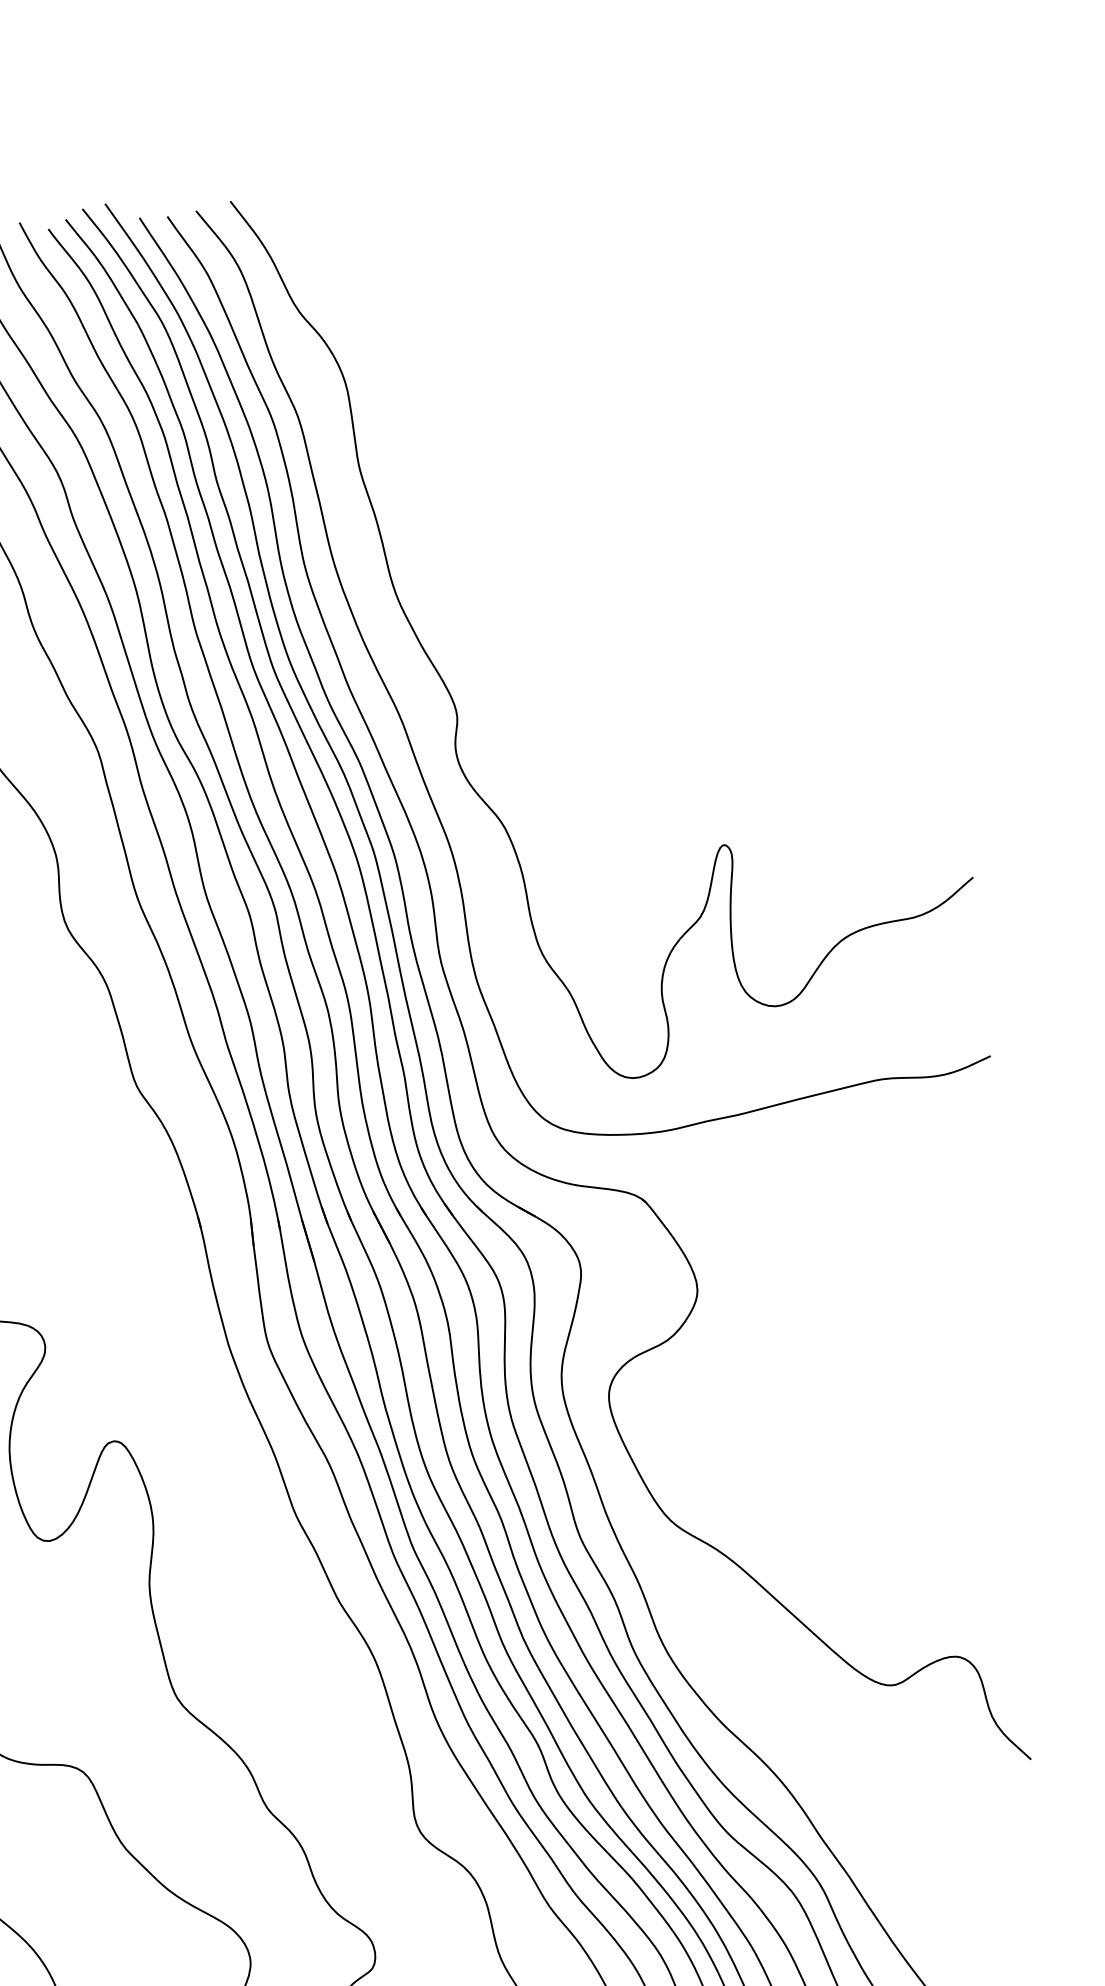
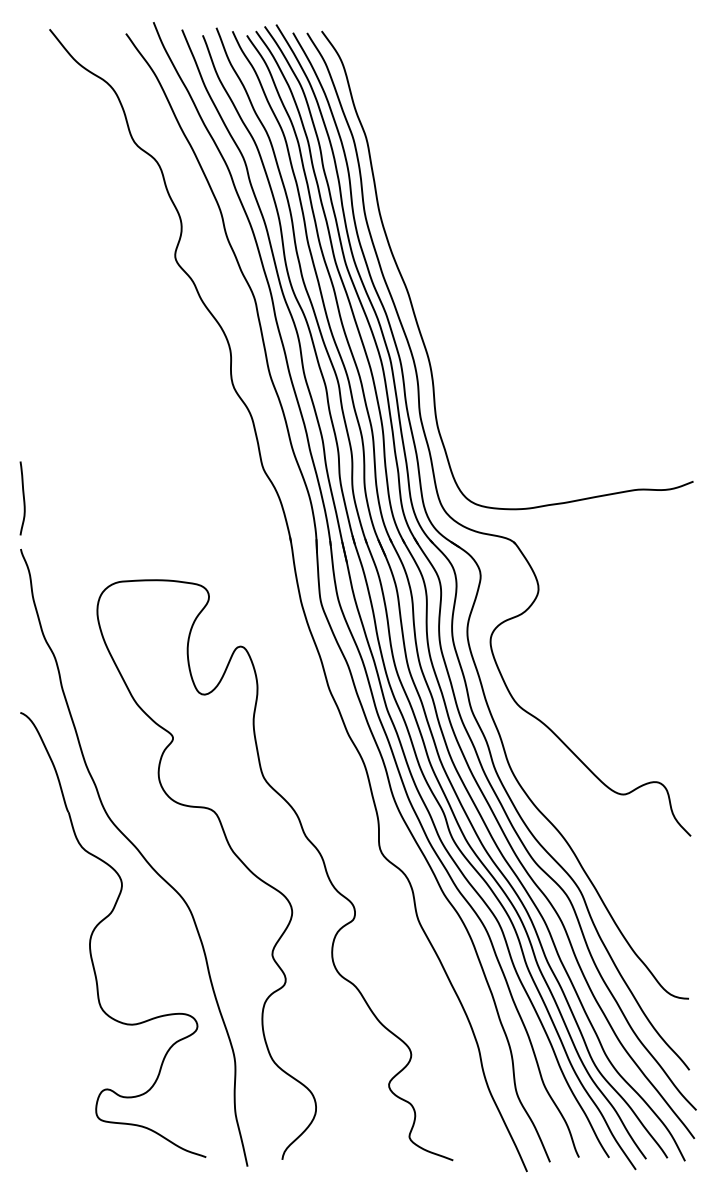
curve: (451, 692) -> (434, 281), removed

